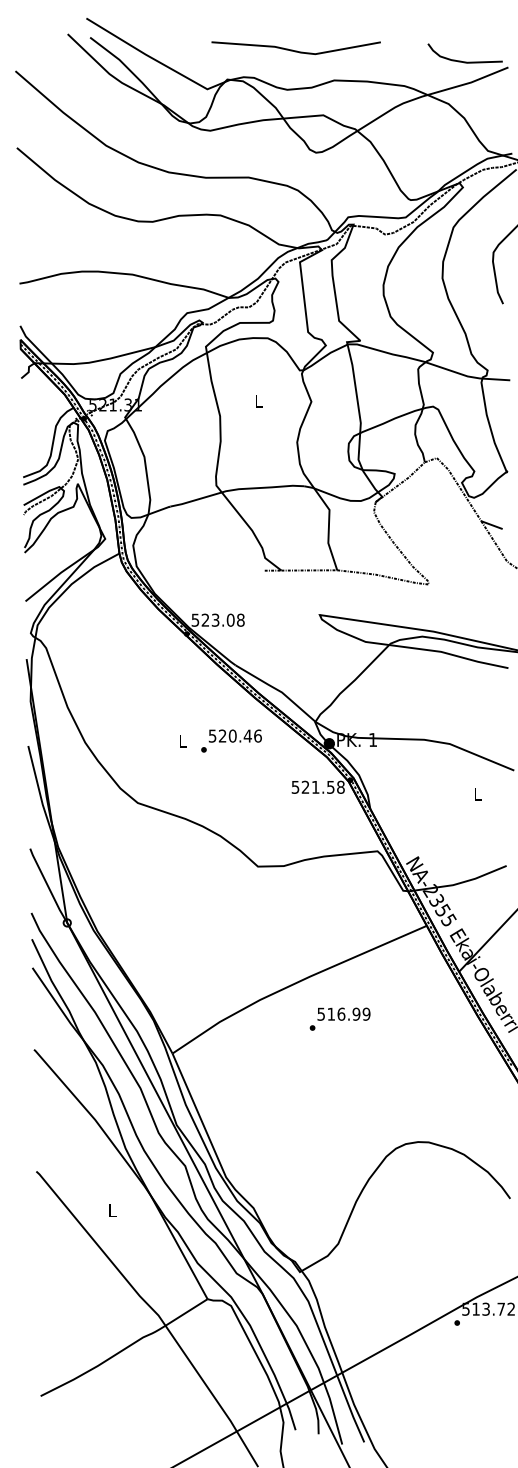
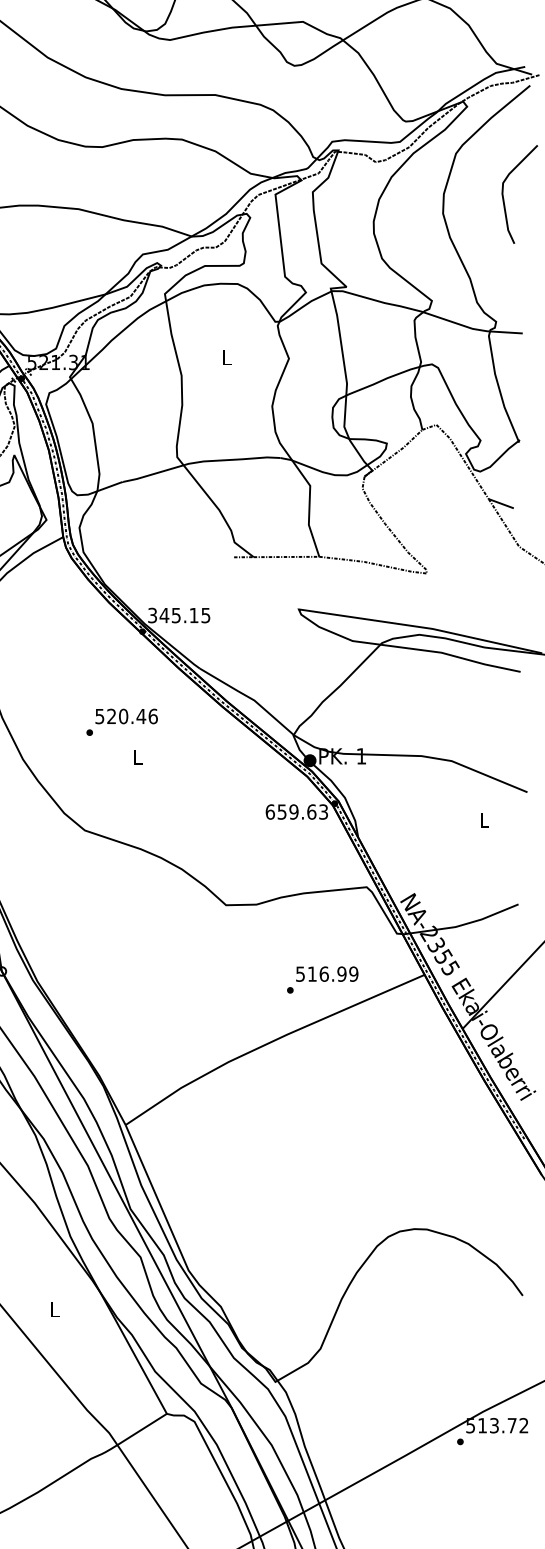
text: (218, 619) -> (179, 614), 523.08 -> 345.15
text: (231, 740) -> (122, 721), moved
text: (317, 786) -> (296, 811), 521.58 -> 659.63
text: (339, 1018) -> (321, 979), moved

